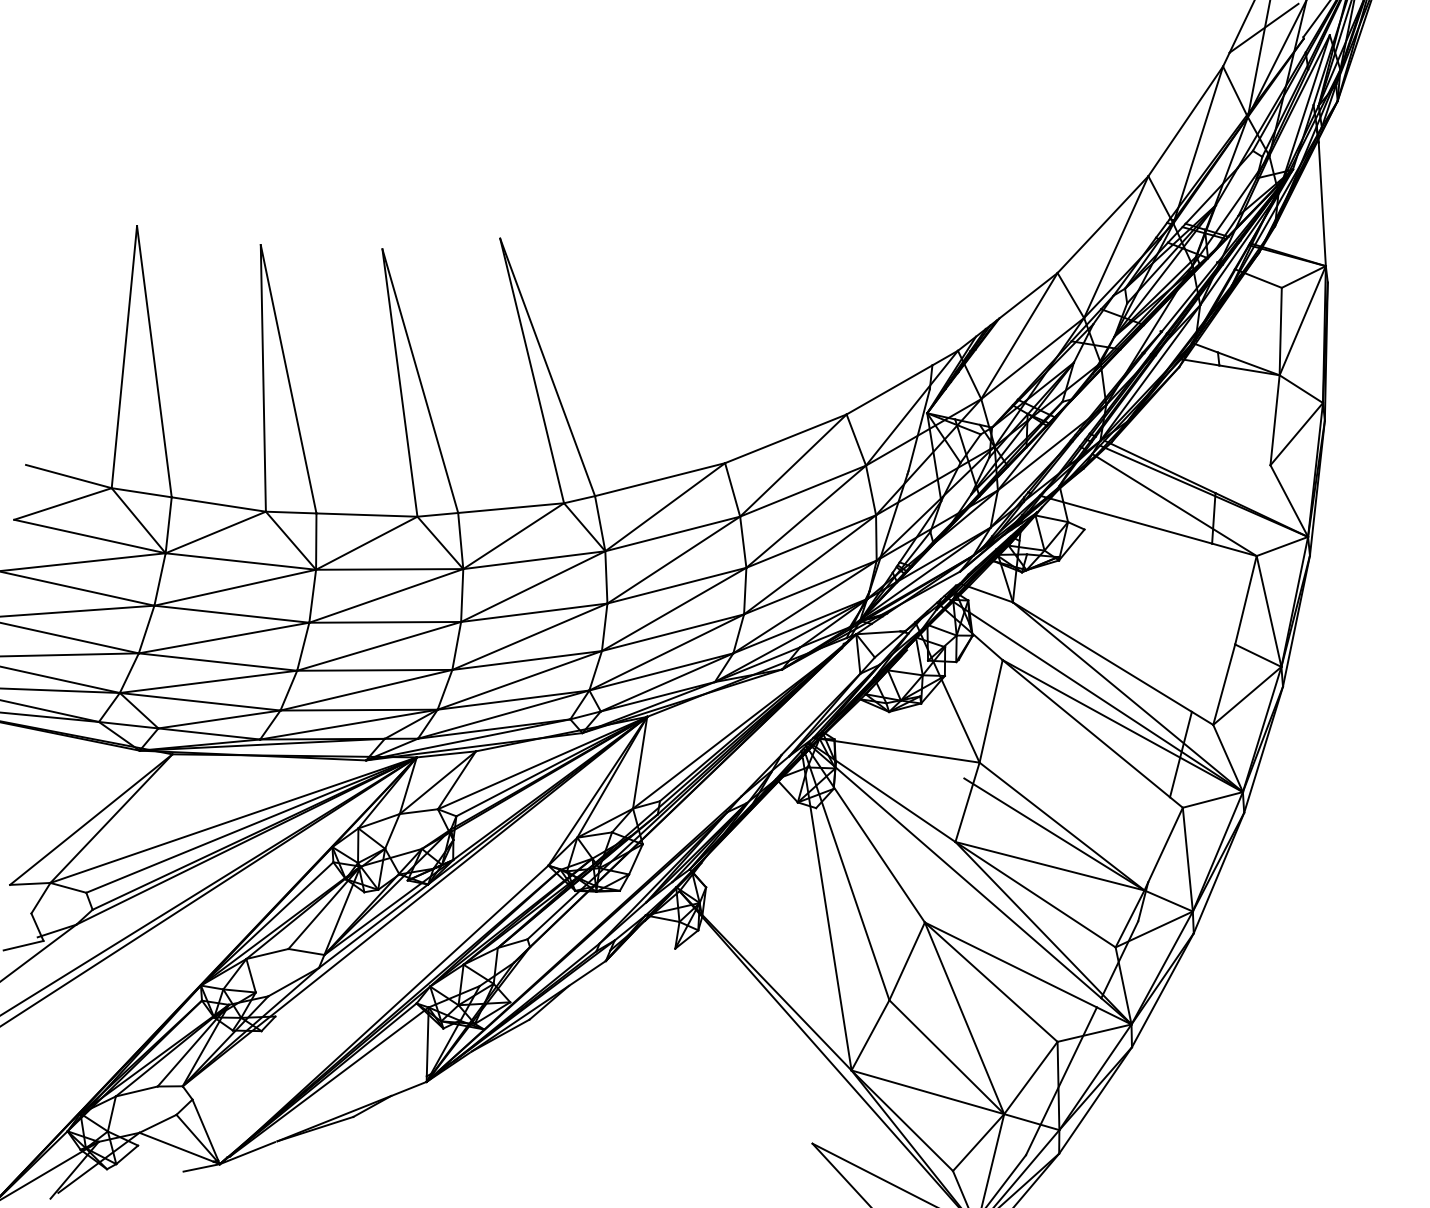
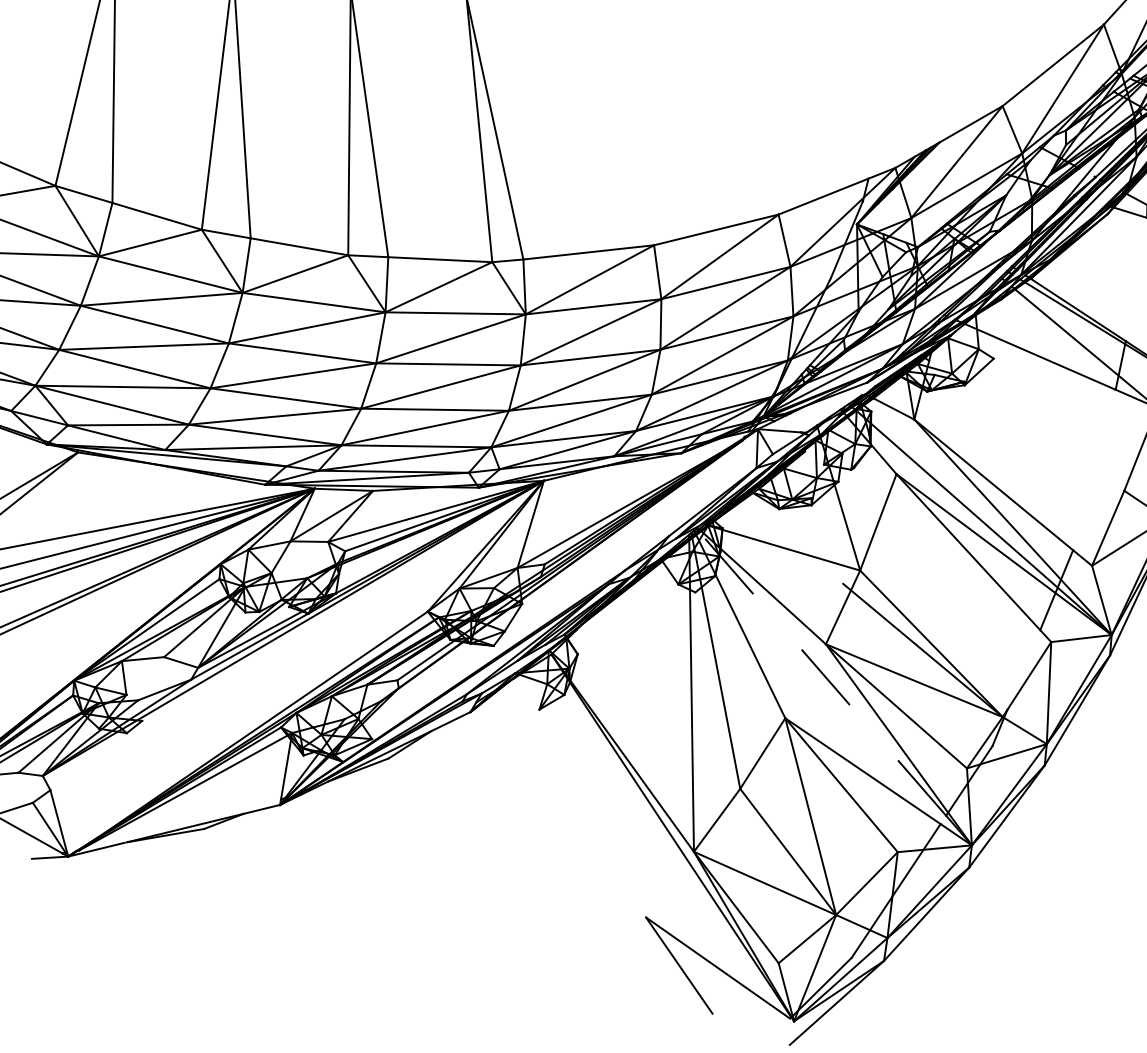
line: (957, 873) -> (823, 675), solid -> dashed

